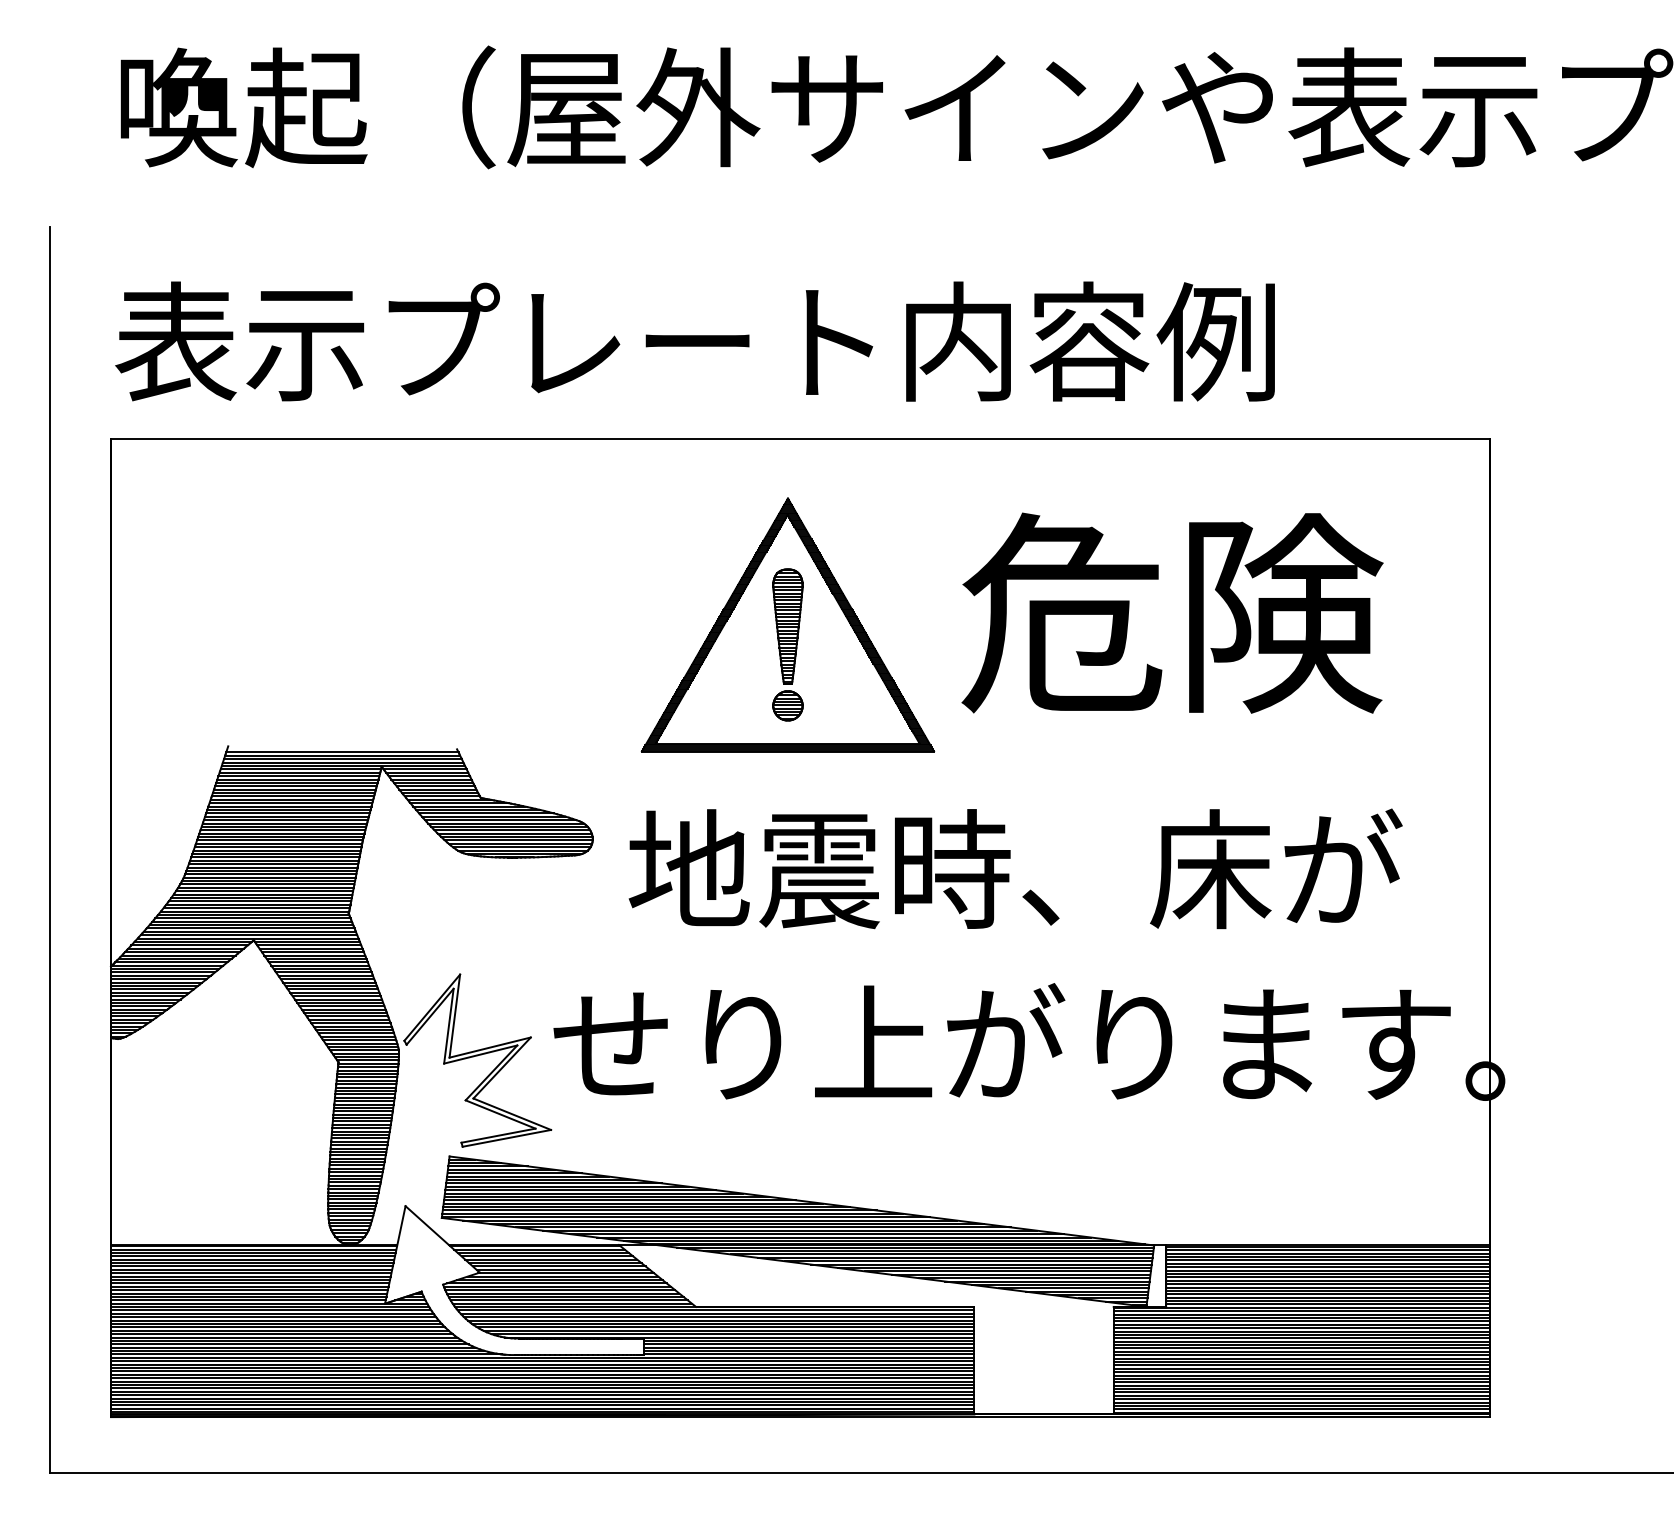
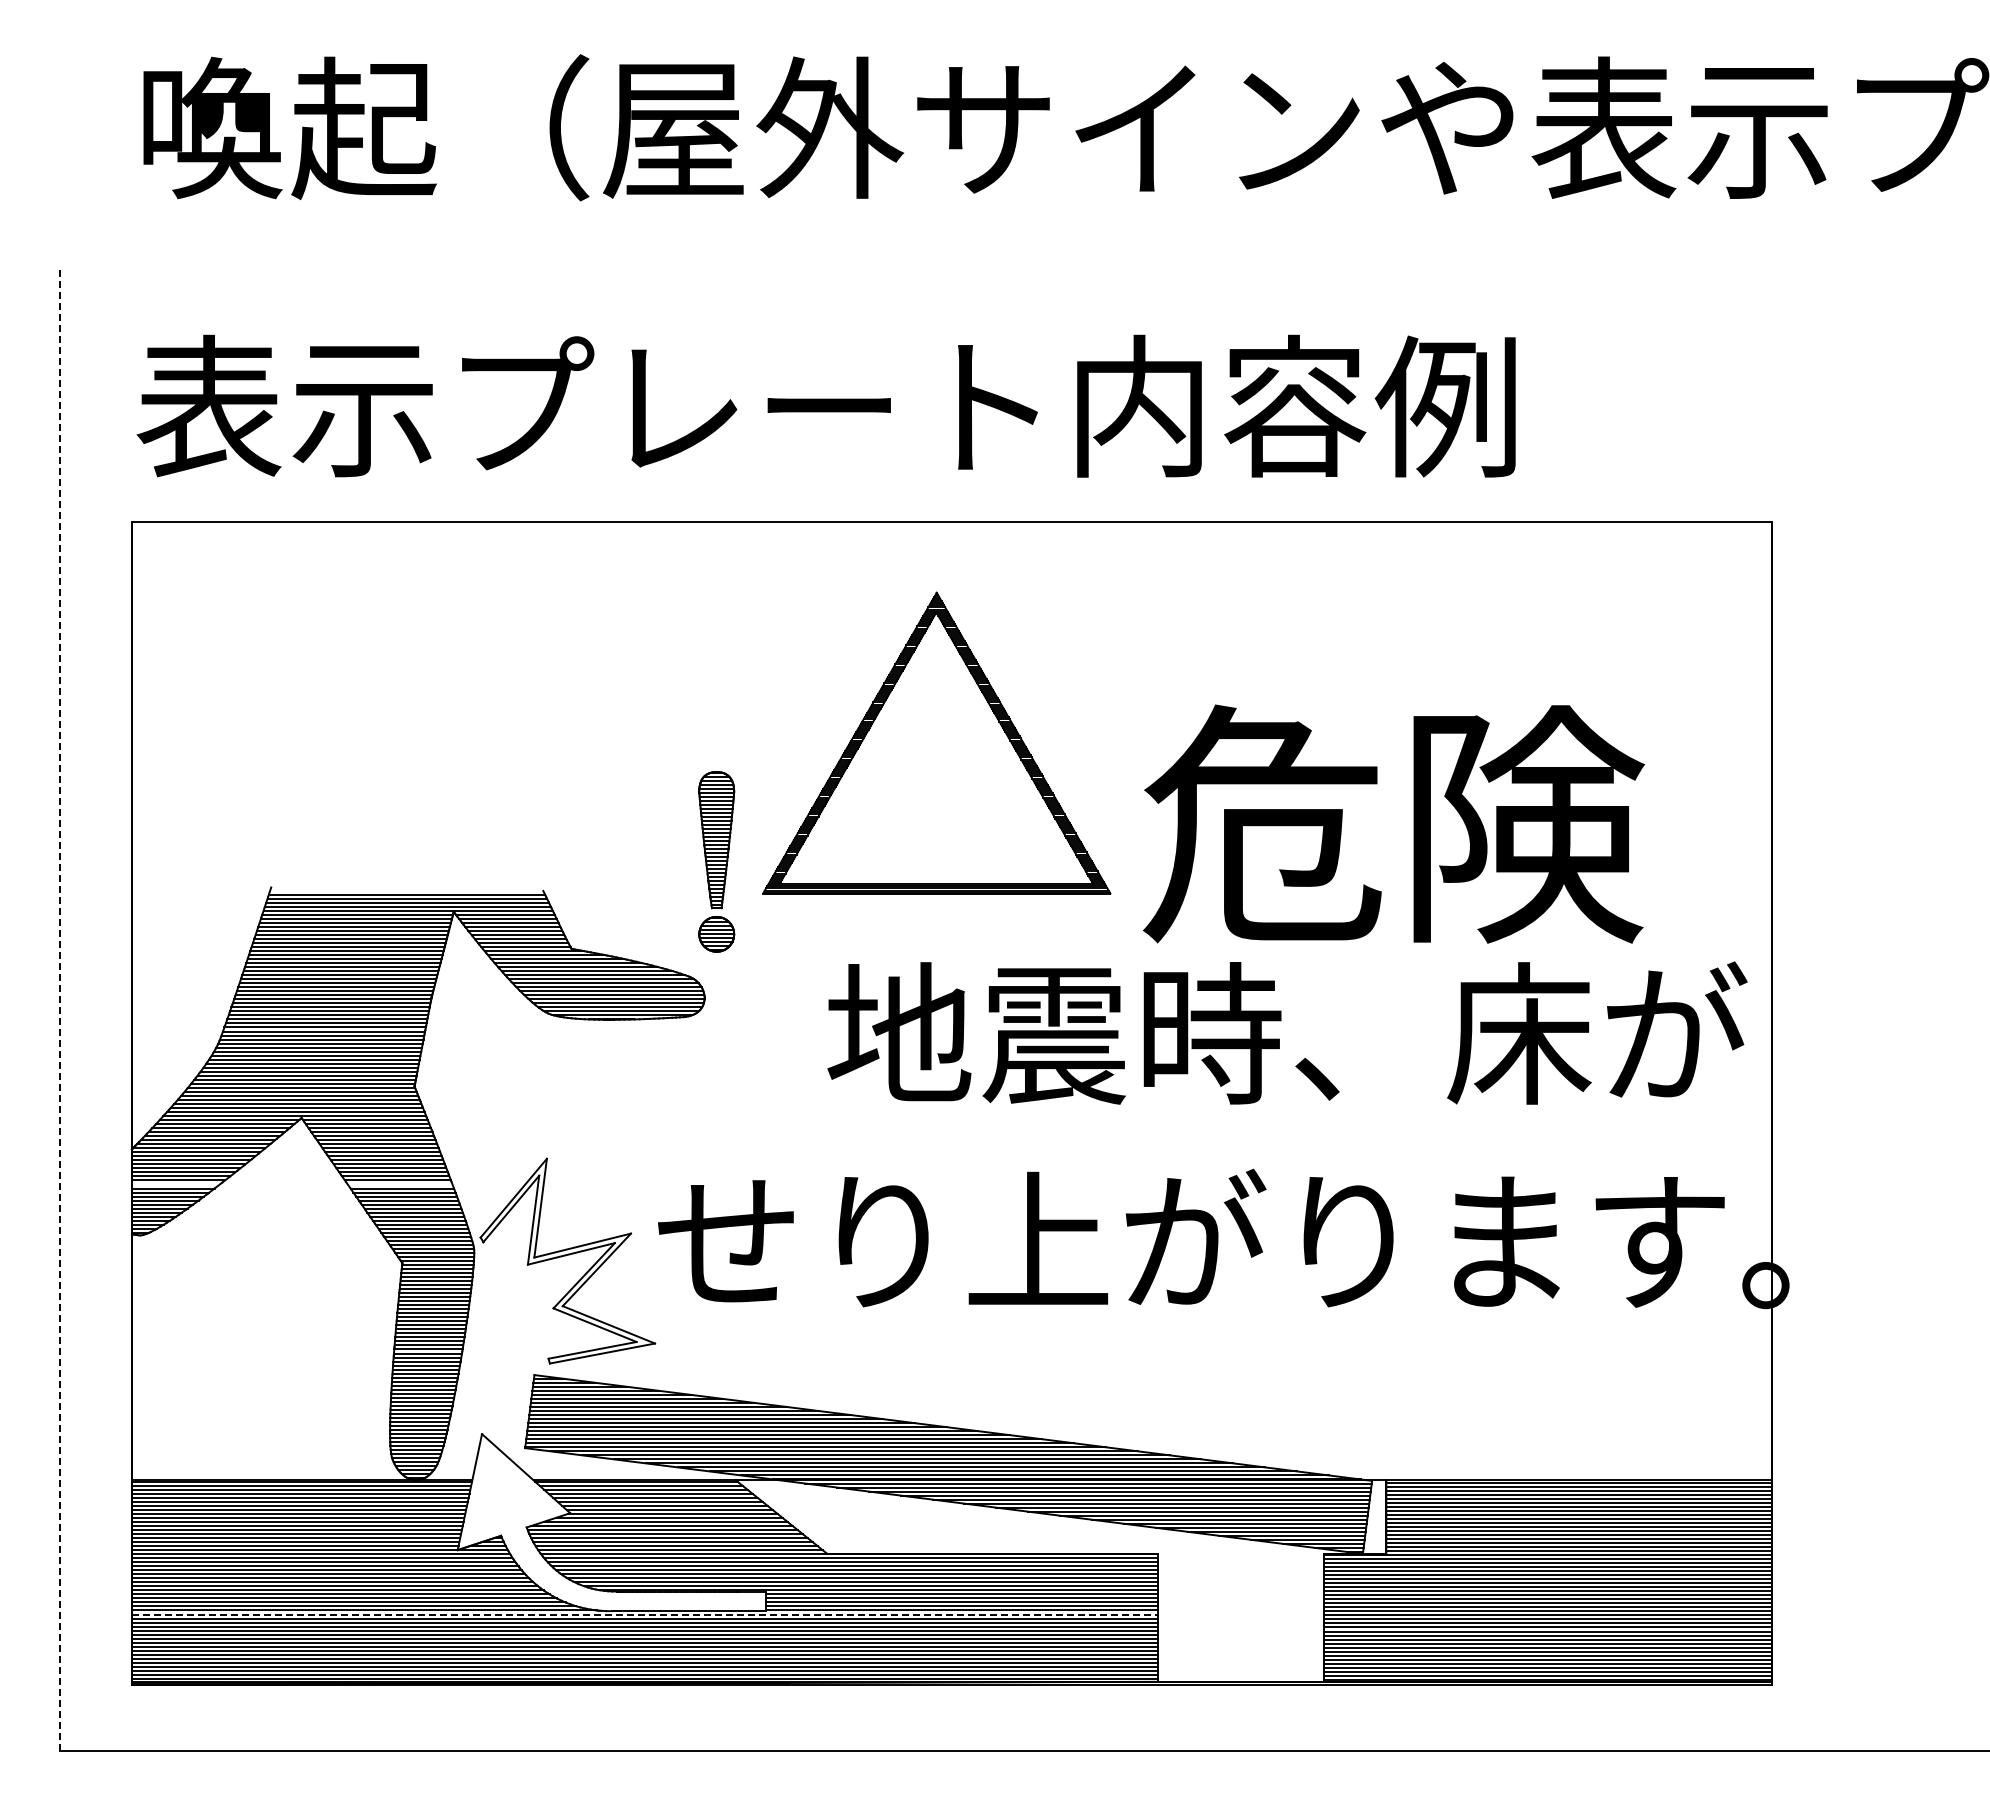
text: (1172, 612) -> (1393, 823), moved
part: (787, 644) -> (716, 861), moved
line: (50, 850) -> (59, 1011), solid -> dashed
text: (1015, 868) -> (1287, 1032), moved
line: (147, 996) -> (175, 1184), removed
line: (336, 996) -> (399, 1184), removed
line: (543, 1357) -> (645, 1614), solid -> dashed

